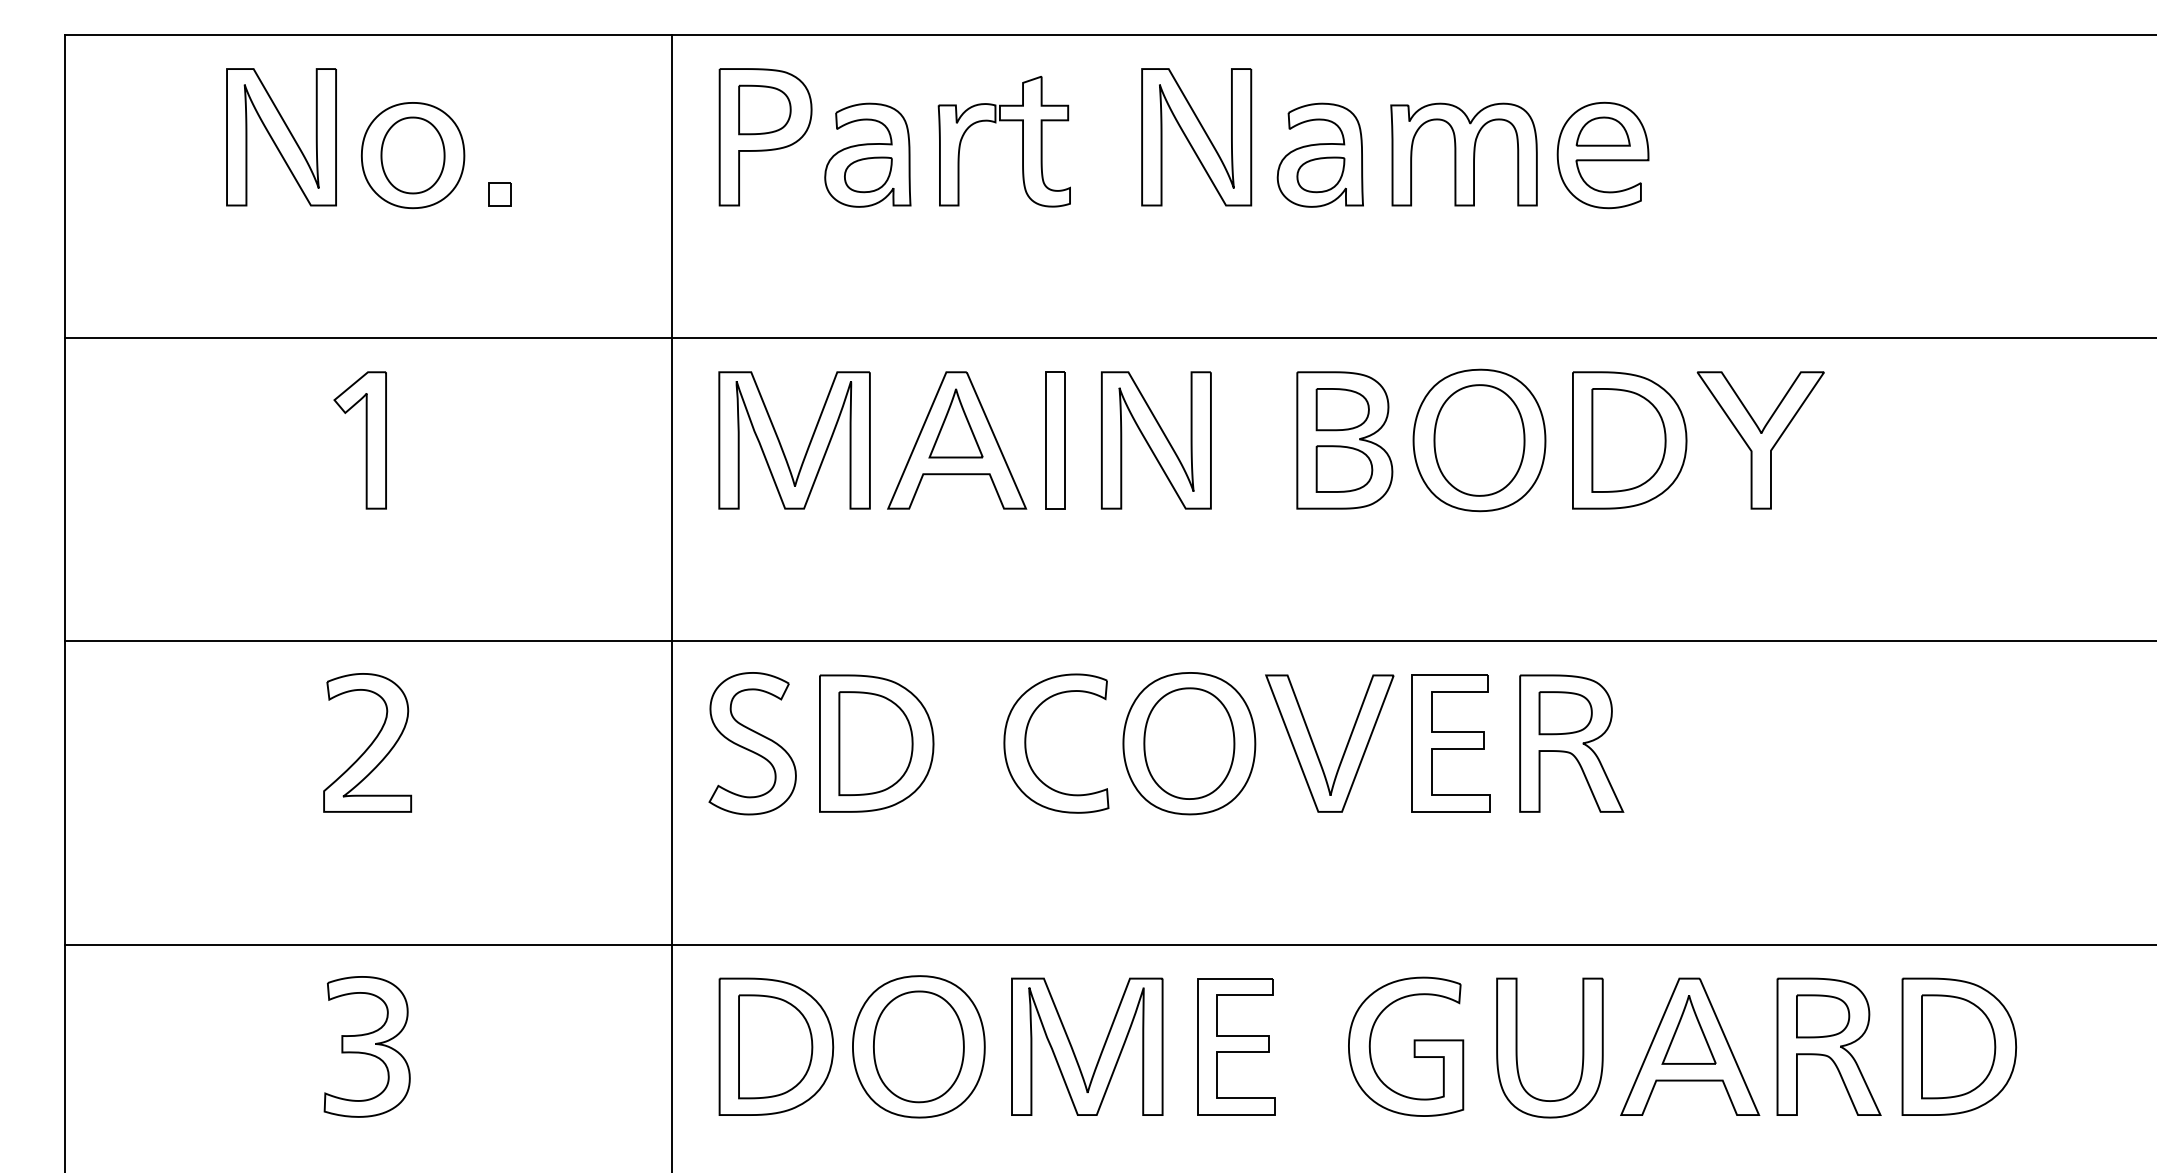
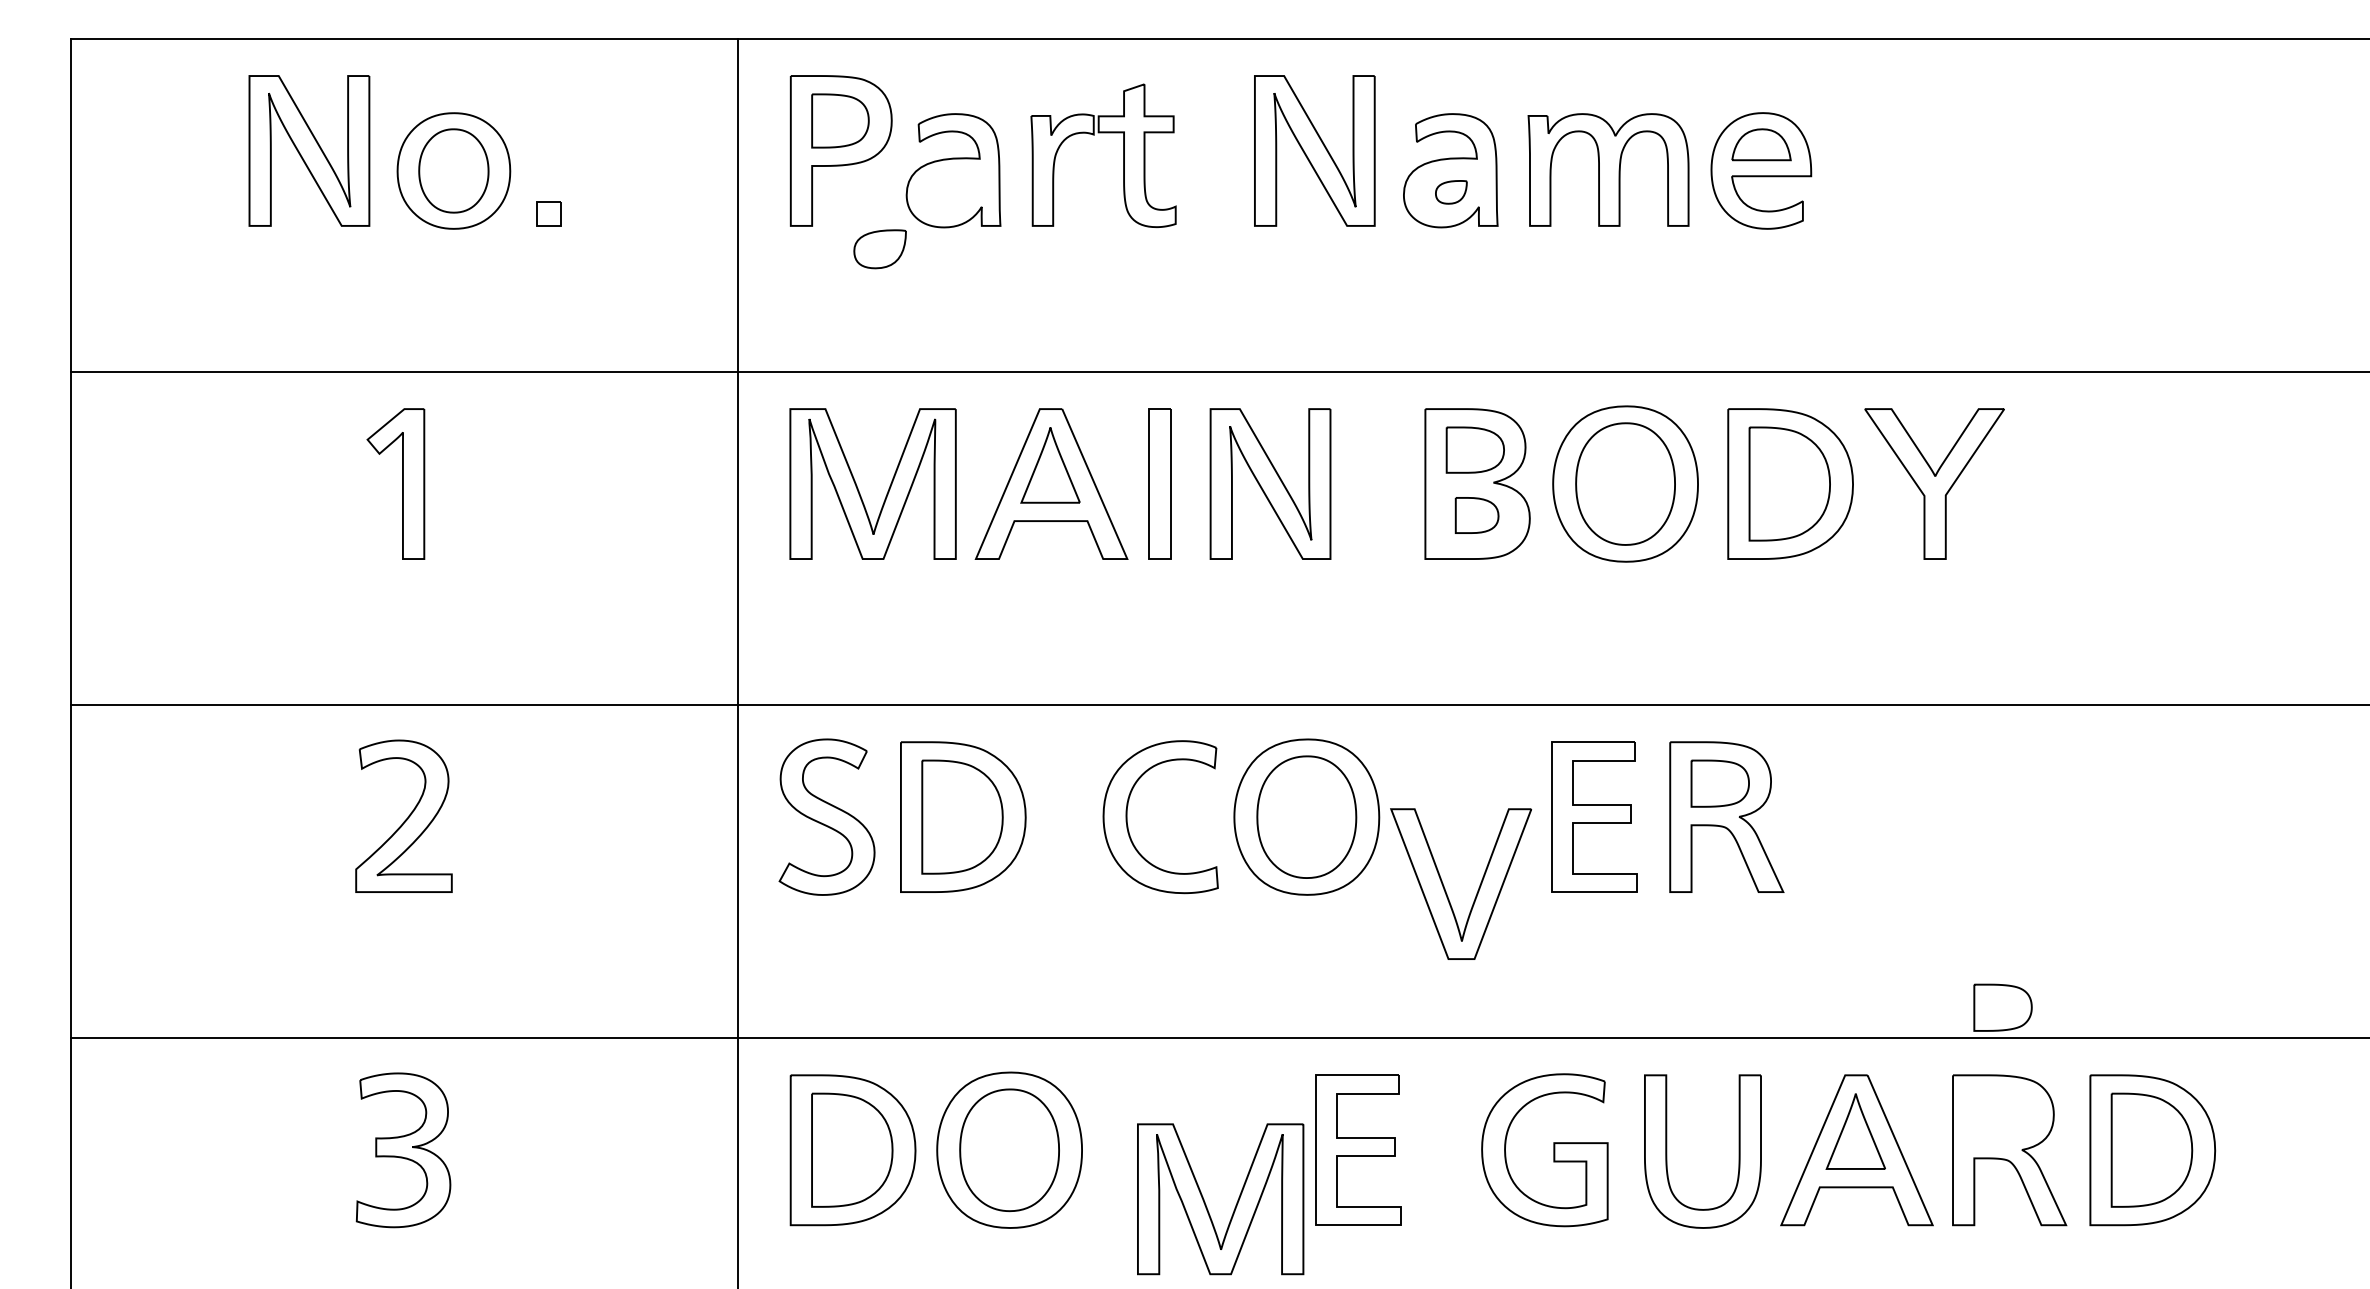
part: (867, 175) -> (879, 249), moved
part: (1321, 175) -> (1451, 192), size x0.6
part: (1343, 469) -> (1476, 515), size x0.7
part: (1315, 747) -> (1445, 888), moved
part: (1822, 1016) -> (2002, 1007), moved
part: (1074, 1051) -> (1206, 1204), moved

